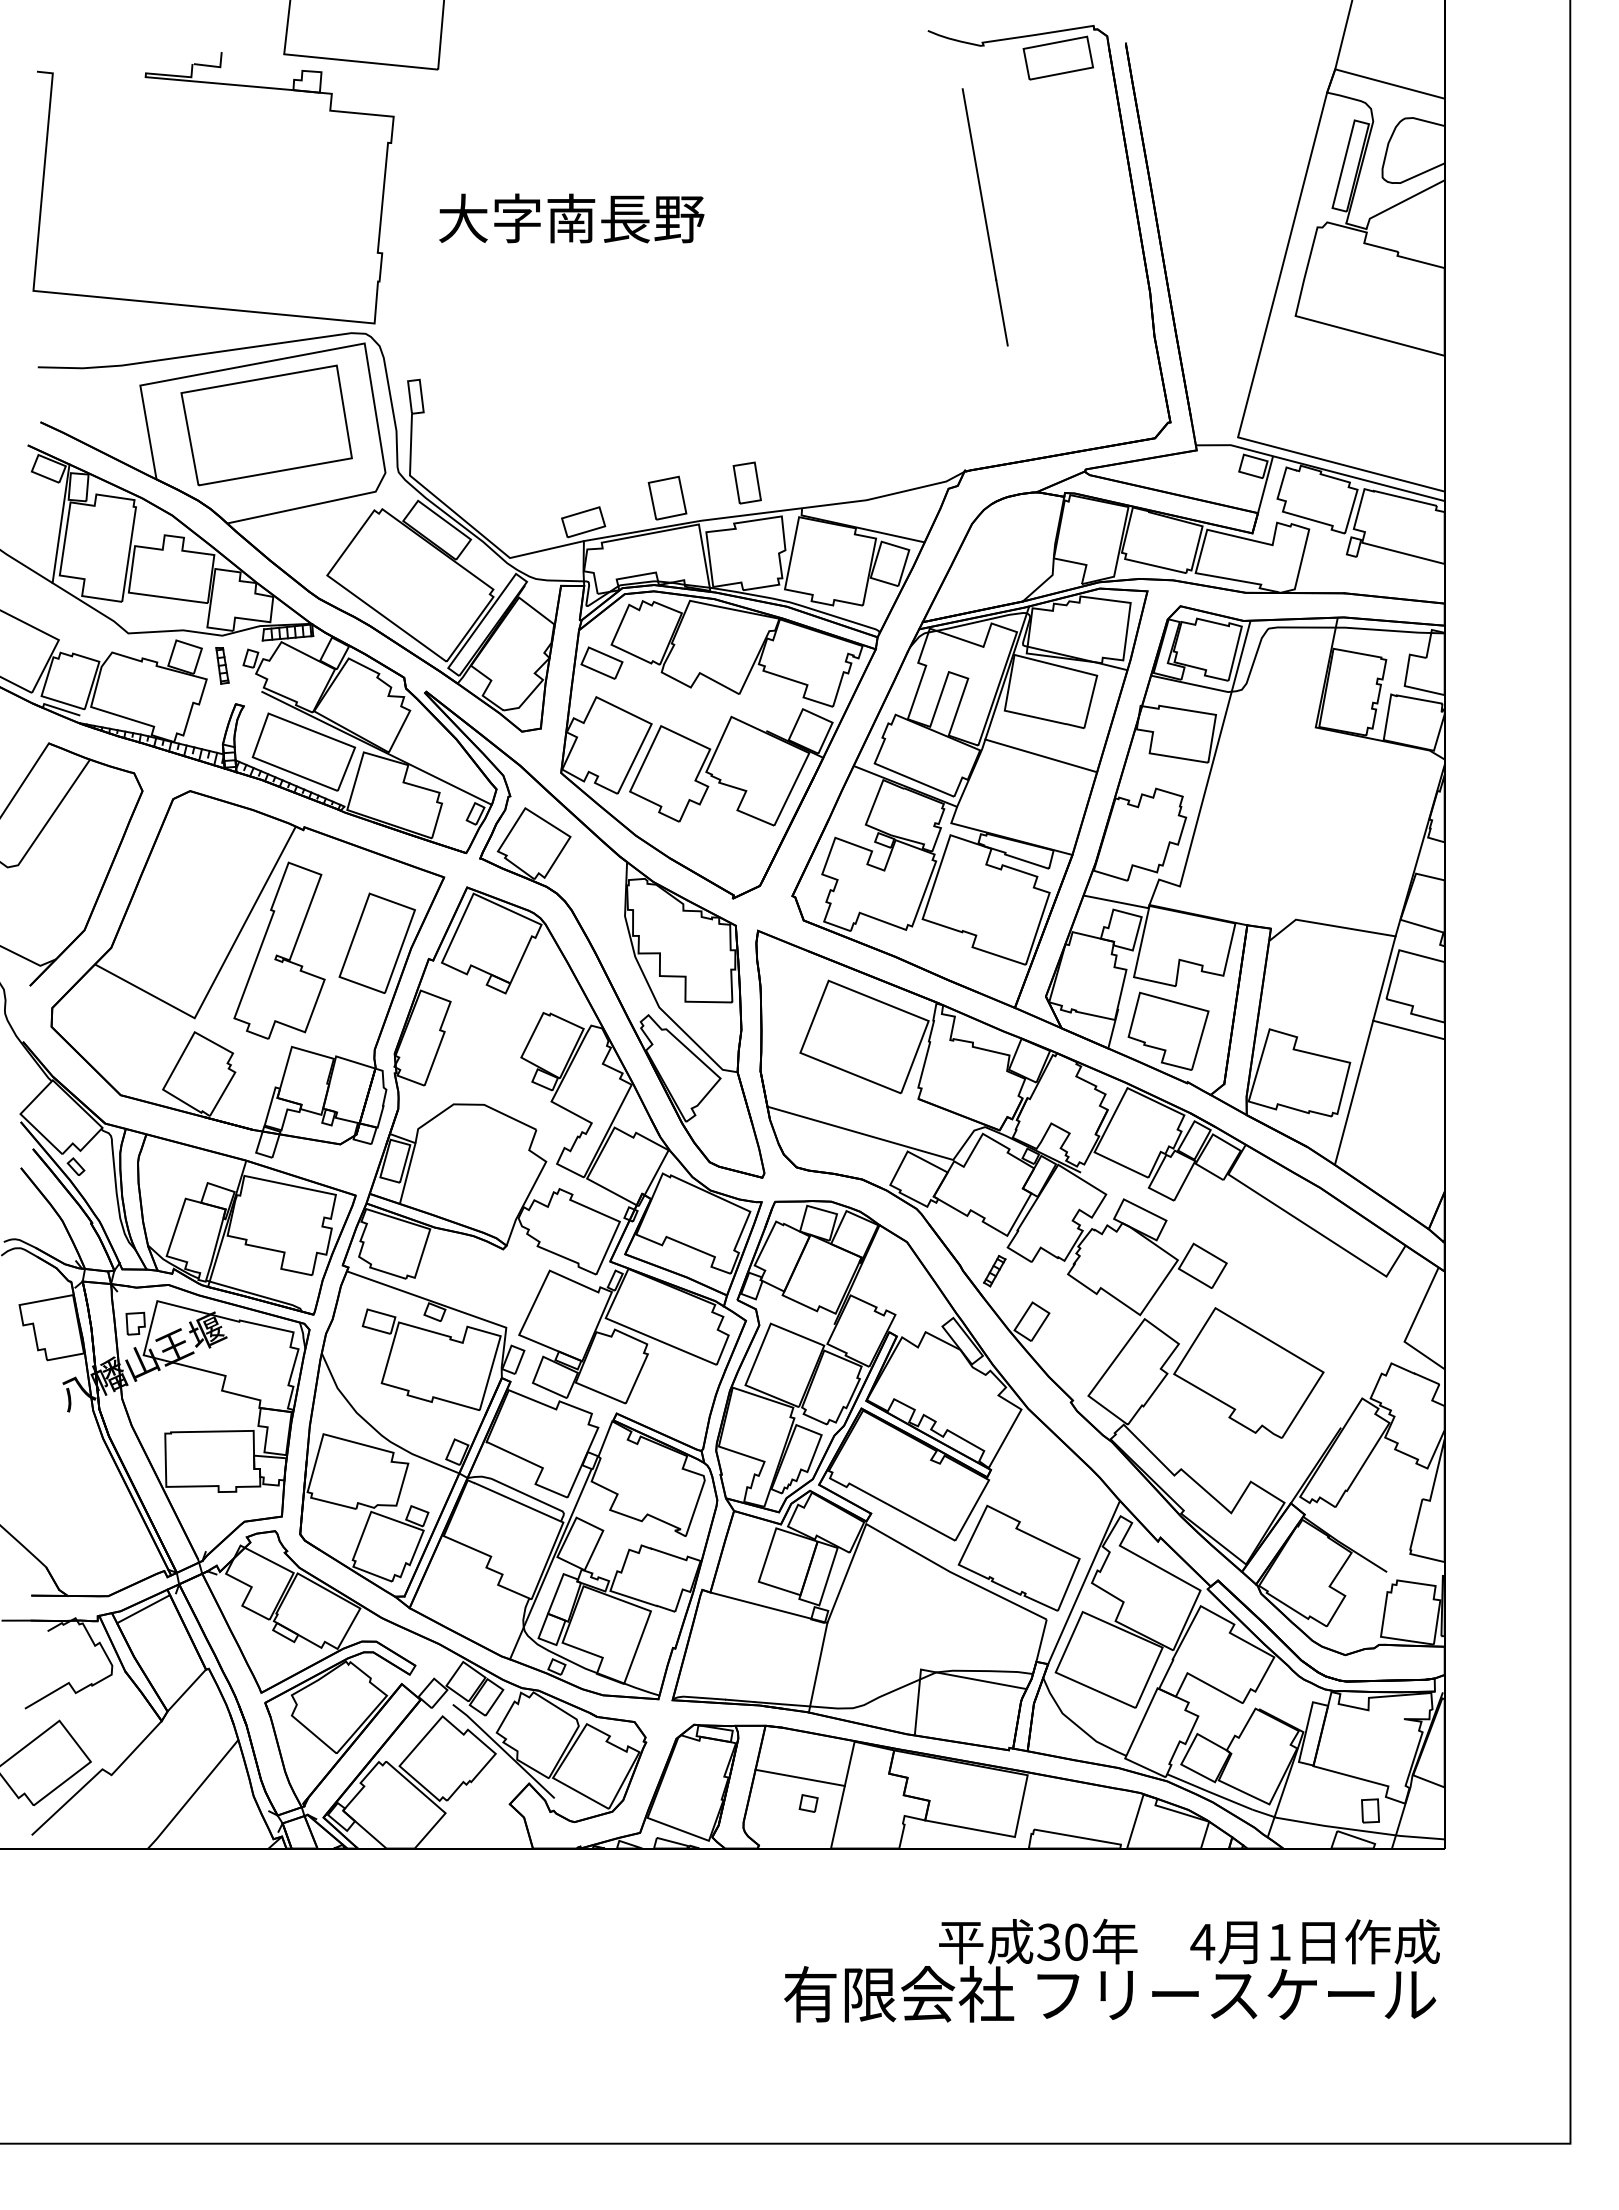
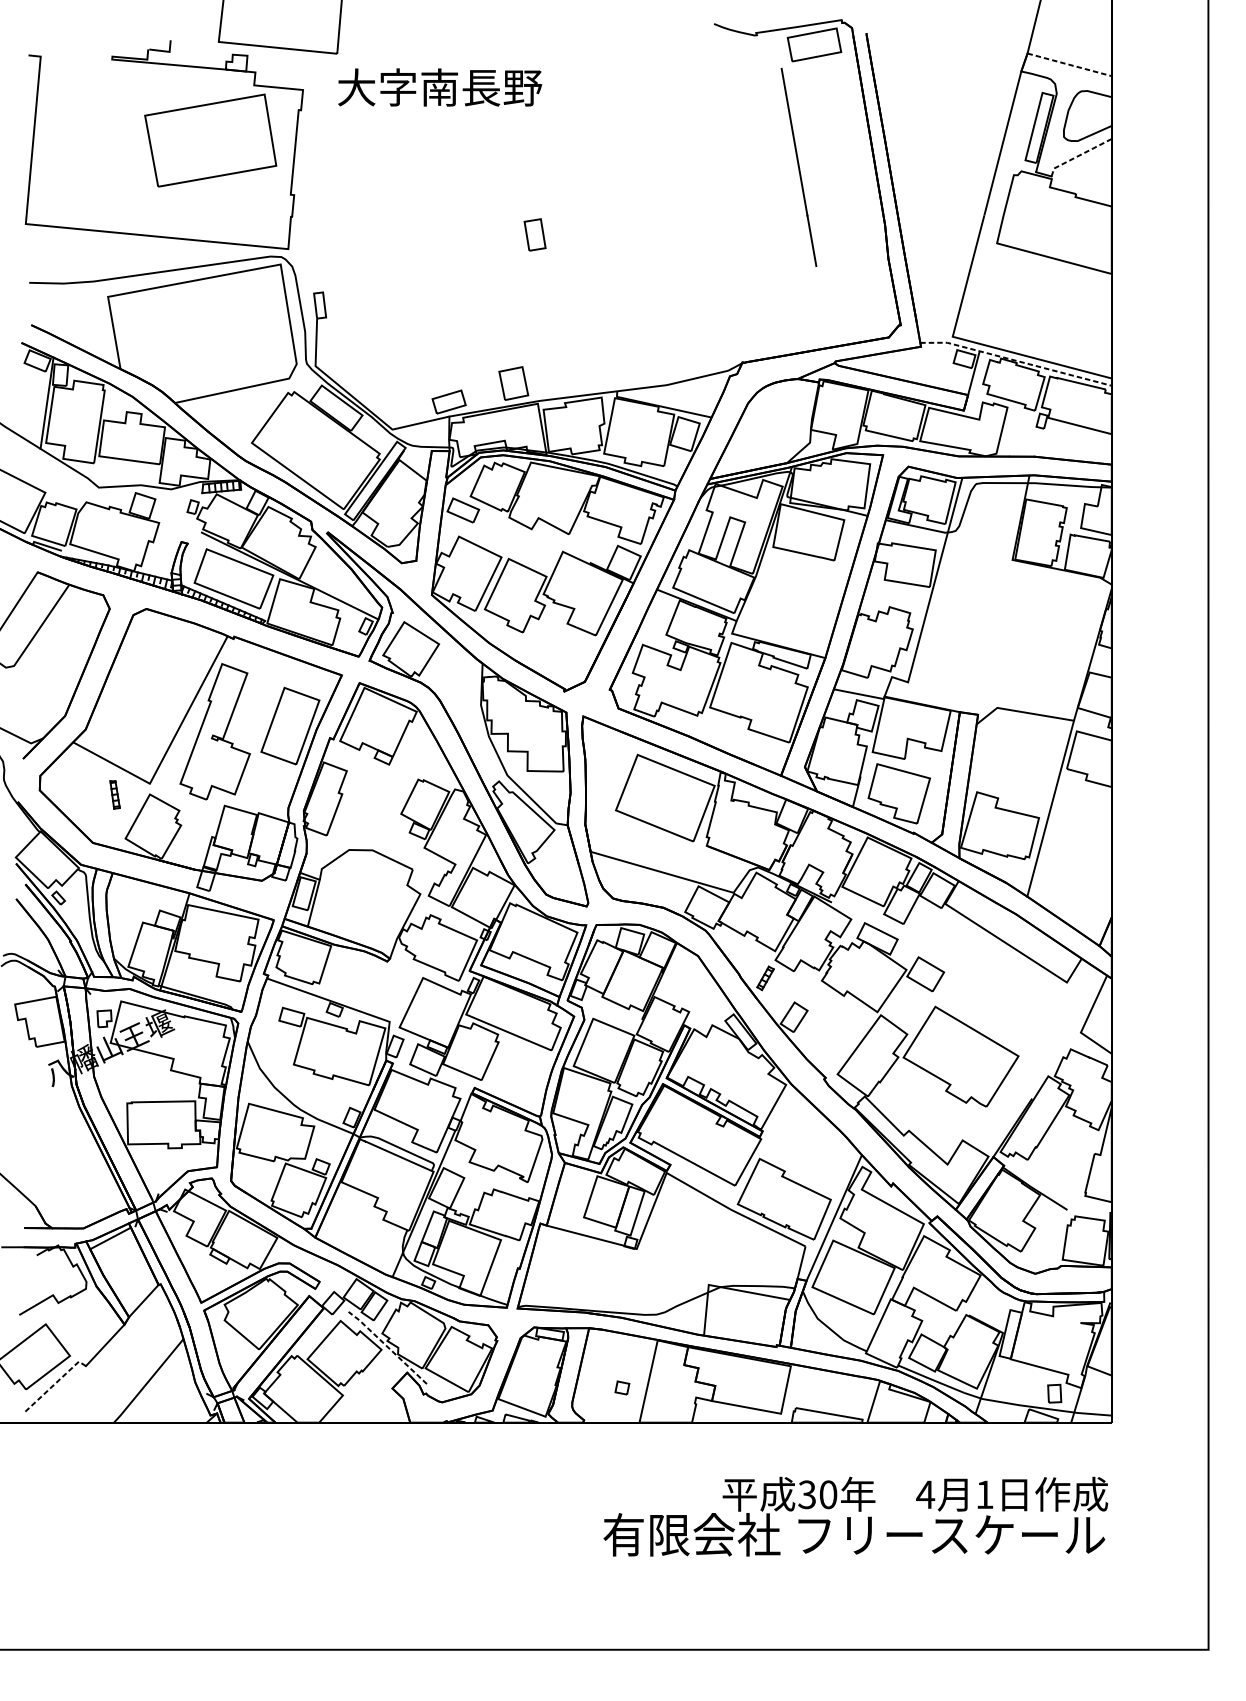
line: (1389, 84) -> (1069, 65), solid -> dashed
line: (1402, 202) -> (1079, 156), solid -> dashed
line: (984, 217) -> (798, 167), moved
text: (571, 218) -> (439, 87), moved
part: (266, 425) -> (210, 140), moved
line: (1320, 468) -> (1016, 360), solid -> dashed
part: (746, 482) -> (534, 234), moved
part: (222, 665) -> (115, 794), moved
line: (1041, 755) -> (801, 581), removed
line: (1408, 1029) -> (1083, 792), removed
line: (817, 1667) -> (629, 1283), removed
line: (503, 1750) -> (387, 1347), solid -> dashed
line: (799, 1777) -> (615, 1367), removed
line: (71, 1798) -> (55, 1384), solid -> dashed

